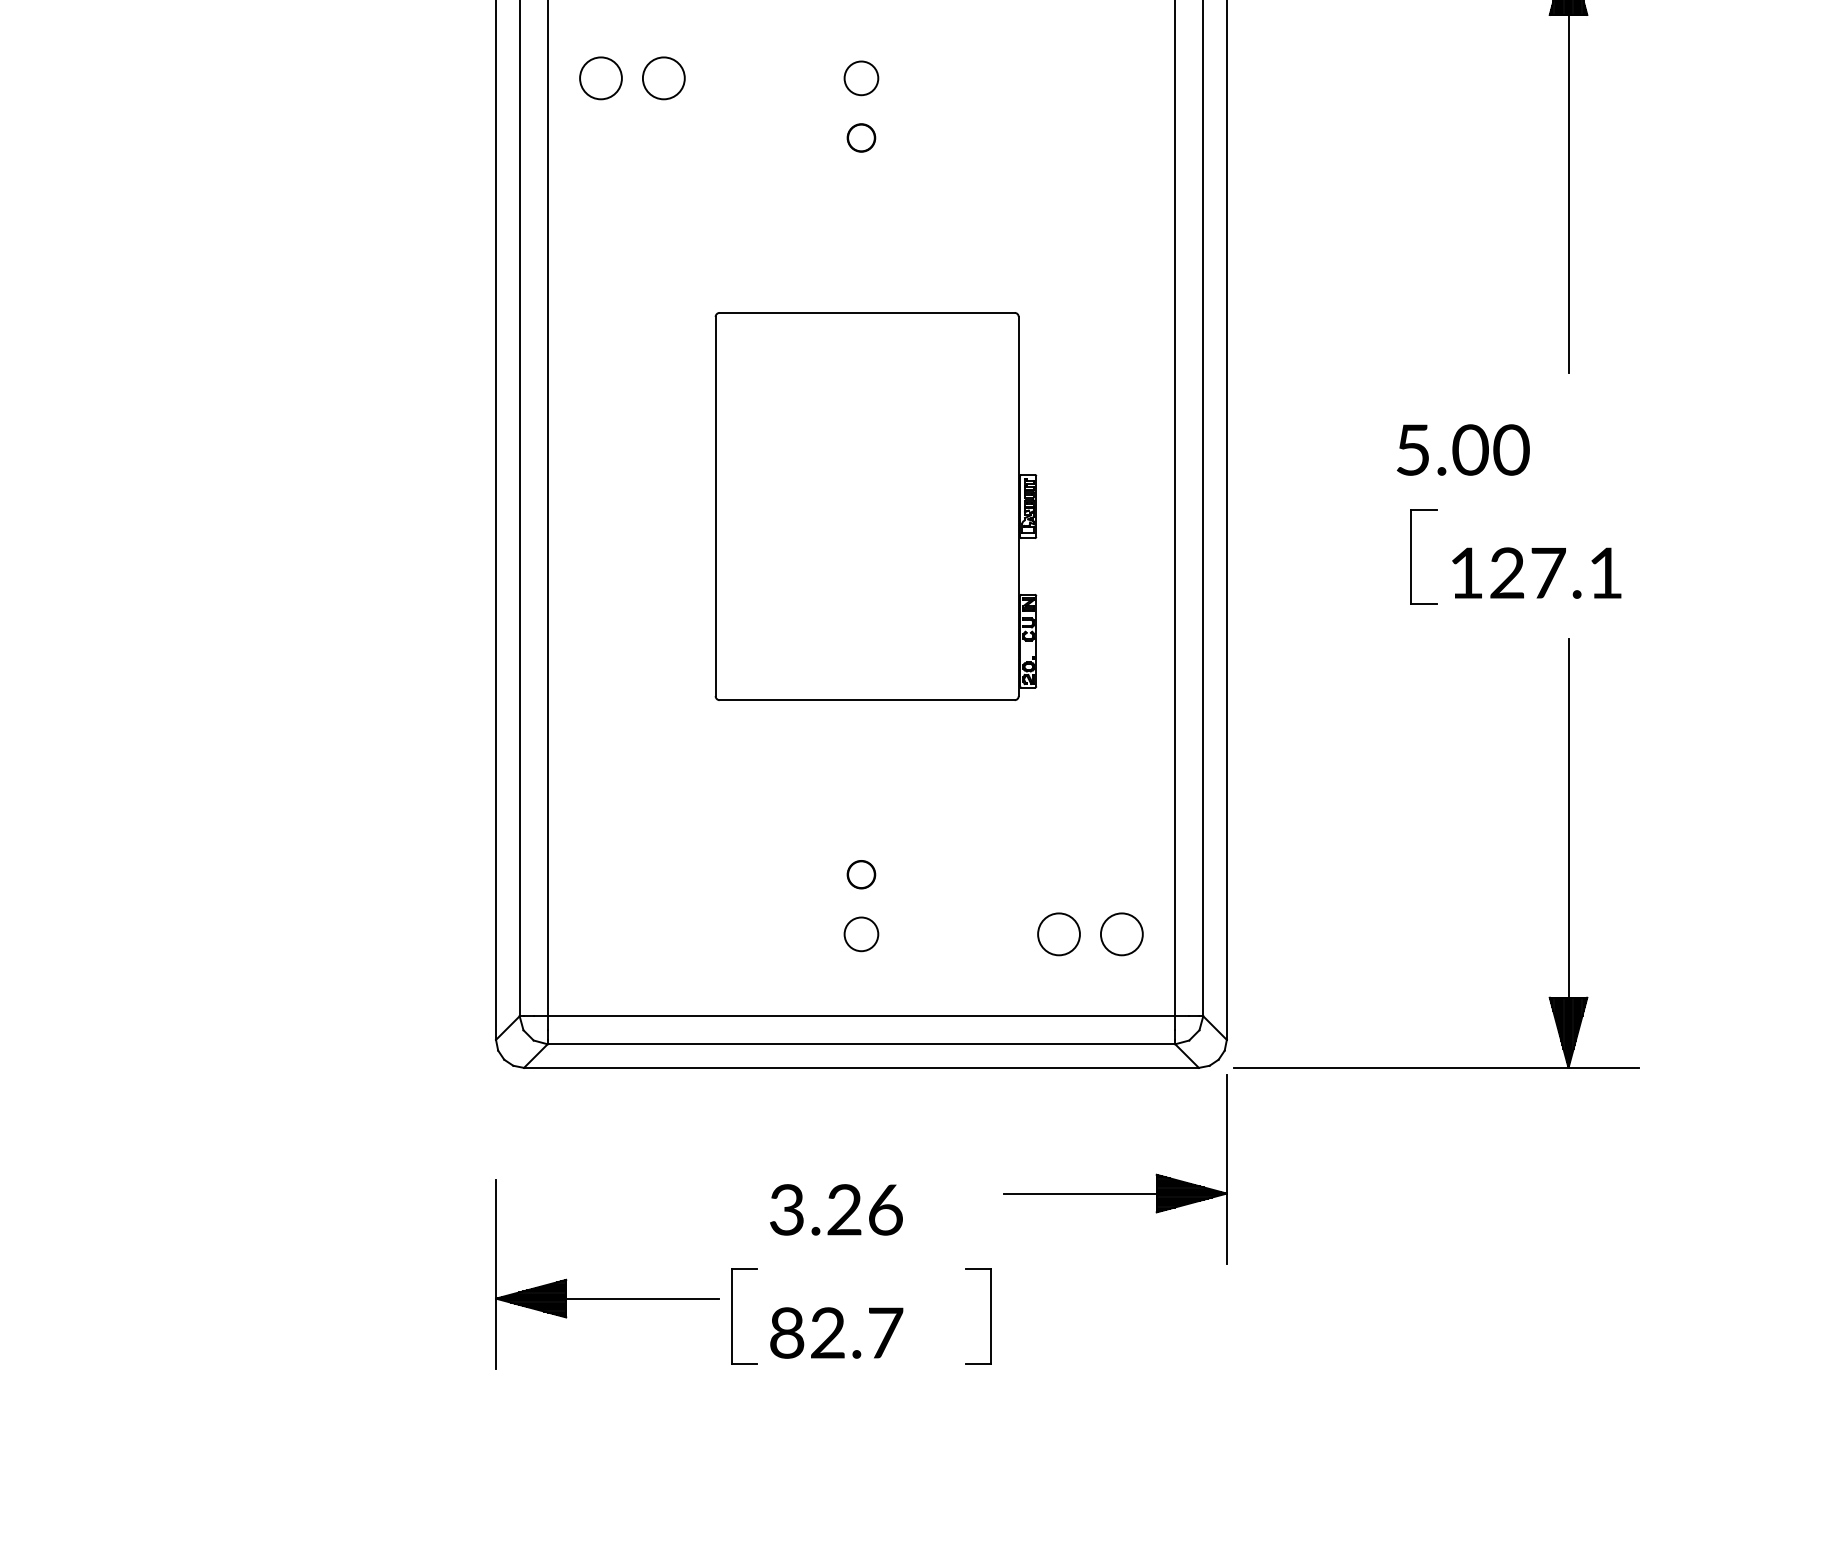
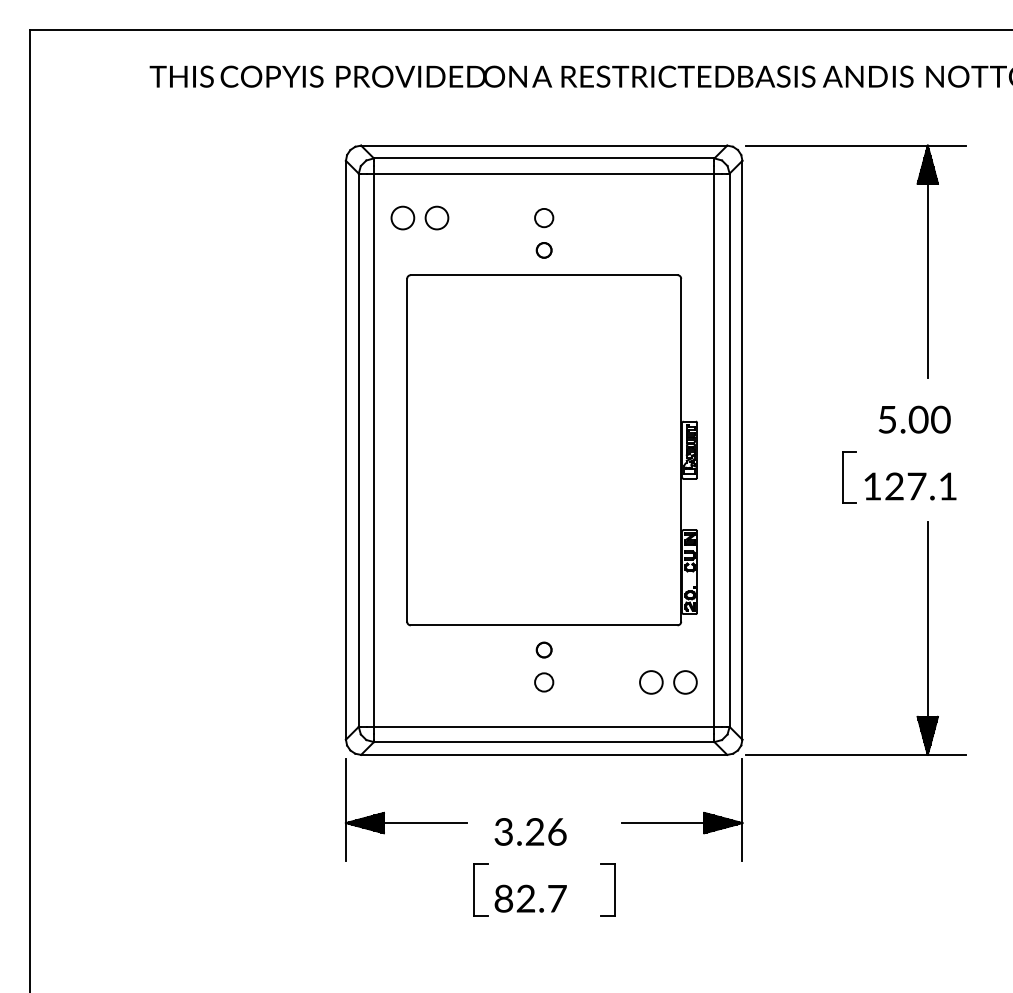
text: (1462, 449) -> (914, 419), moved
part: (874, 506) -> (551, 450), size x1.67
part: (607, 1297) -> (406, 822), moved

